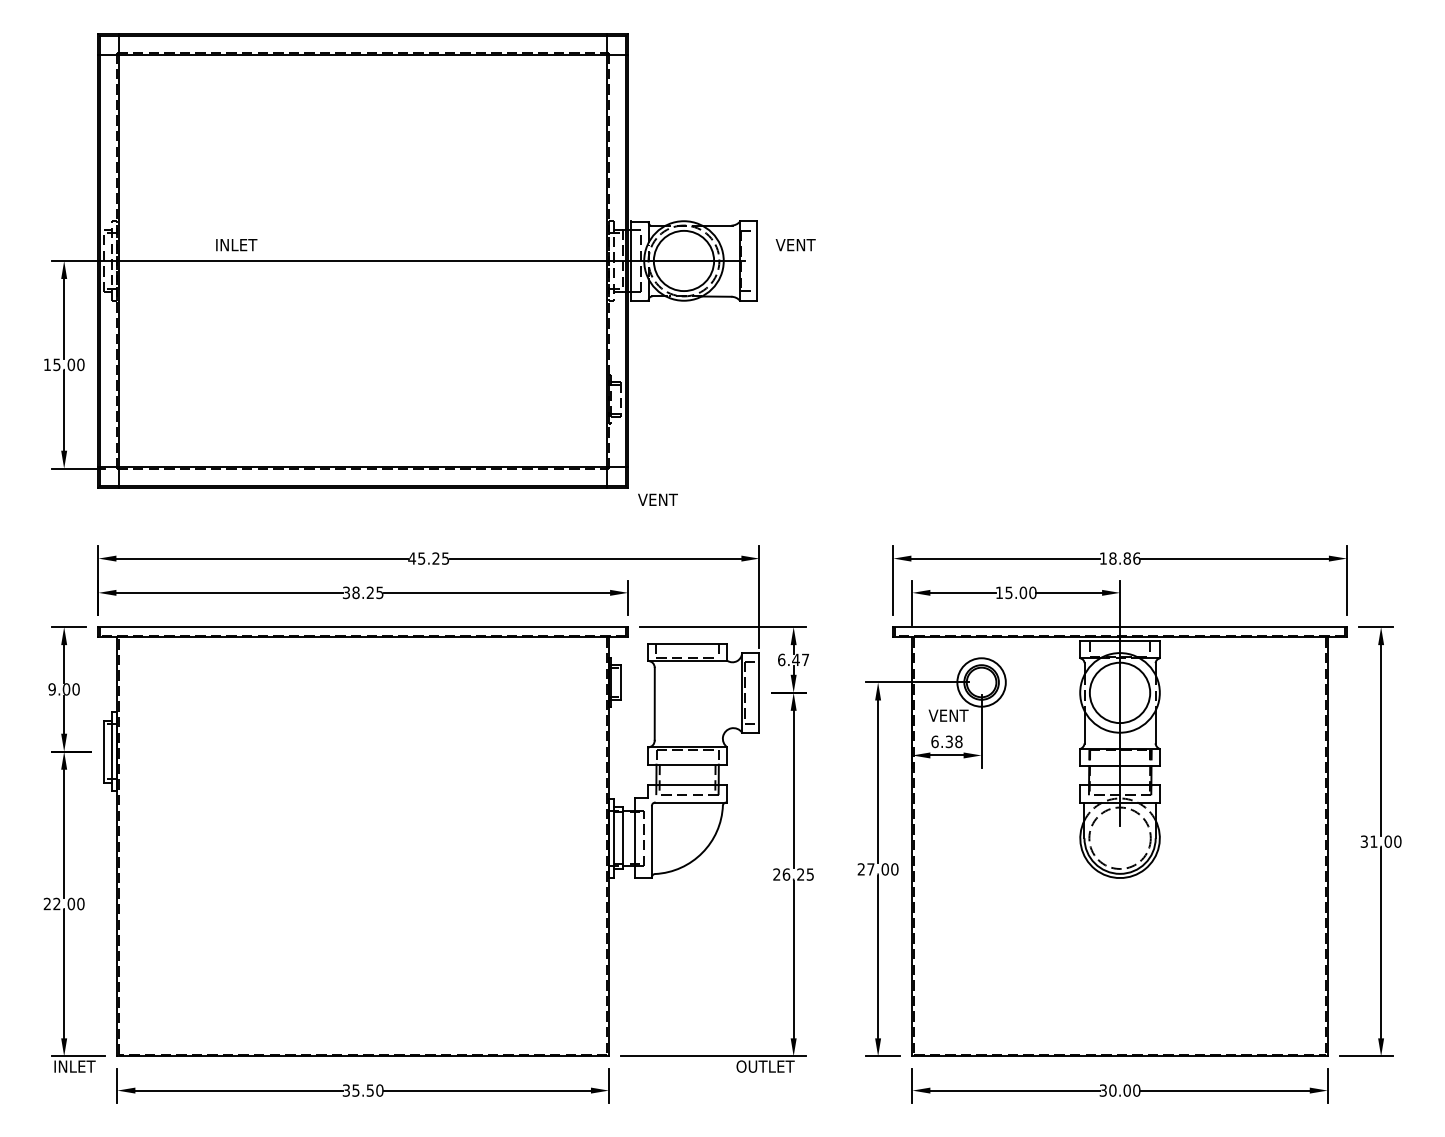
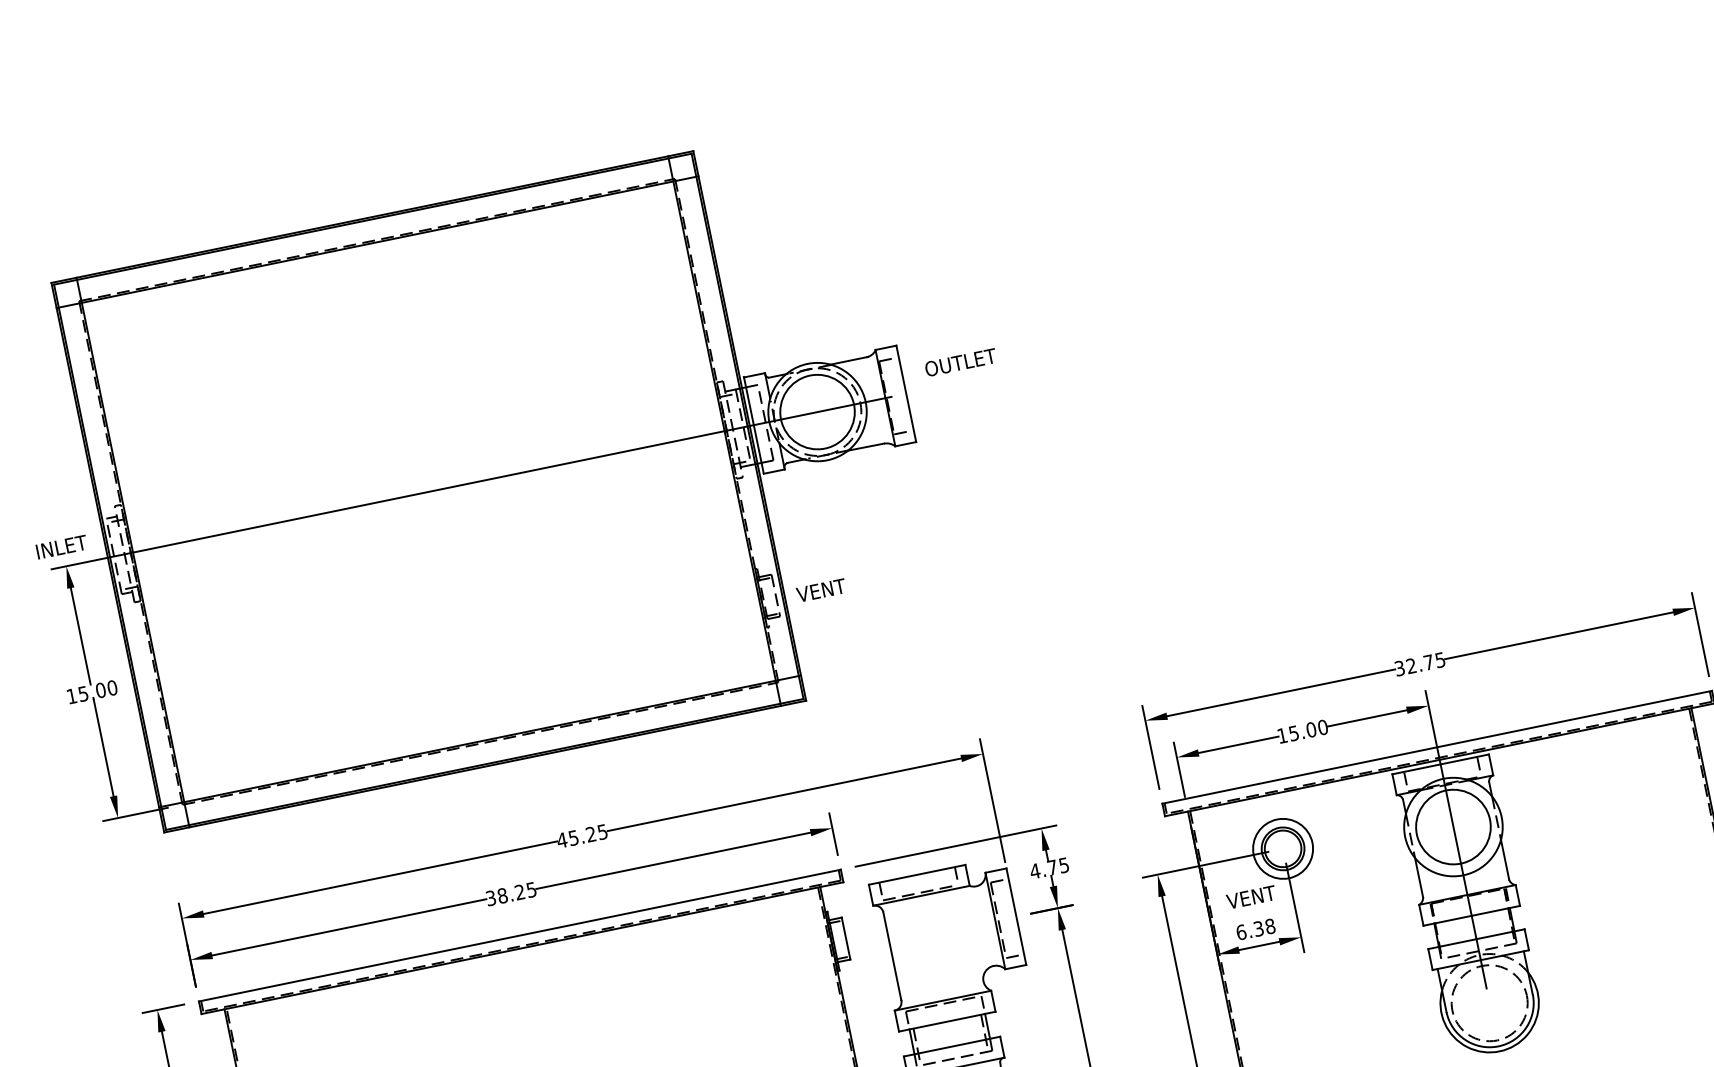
text: (804, 244) -> (959, 362), VENT -> OUTLET
text: (236, 245) -> (61, 547), moved
text: (657, 499) -> (820, 590), moved
text: (1119, 558) -> (1419, 664), 18.86 -> 32.75
text: (793, 659) -> (1049, 867), 6.47 -> 4.75

